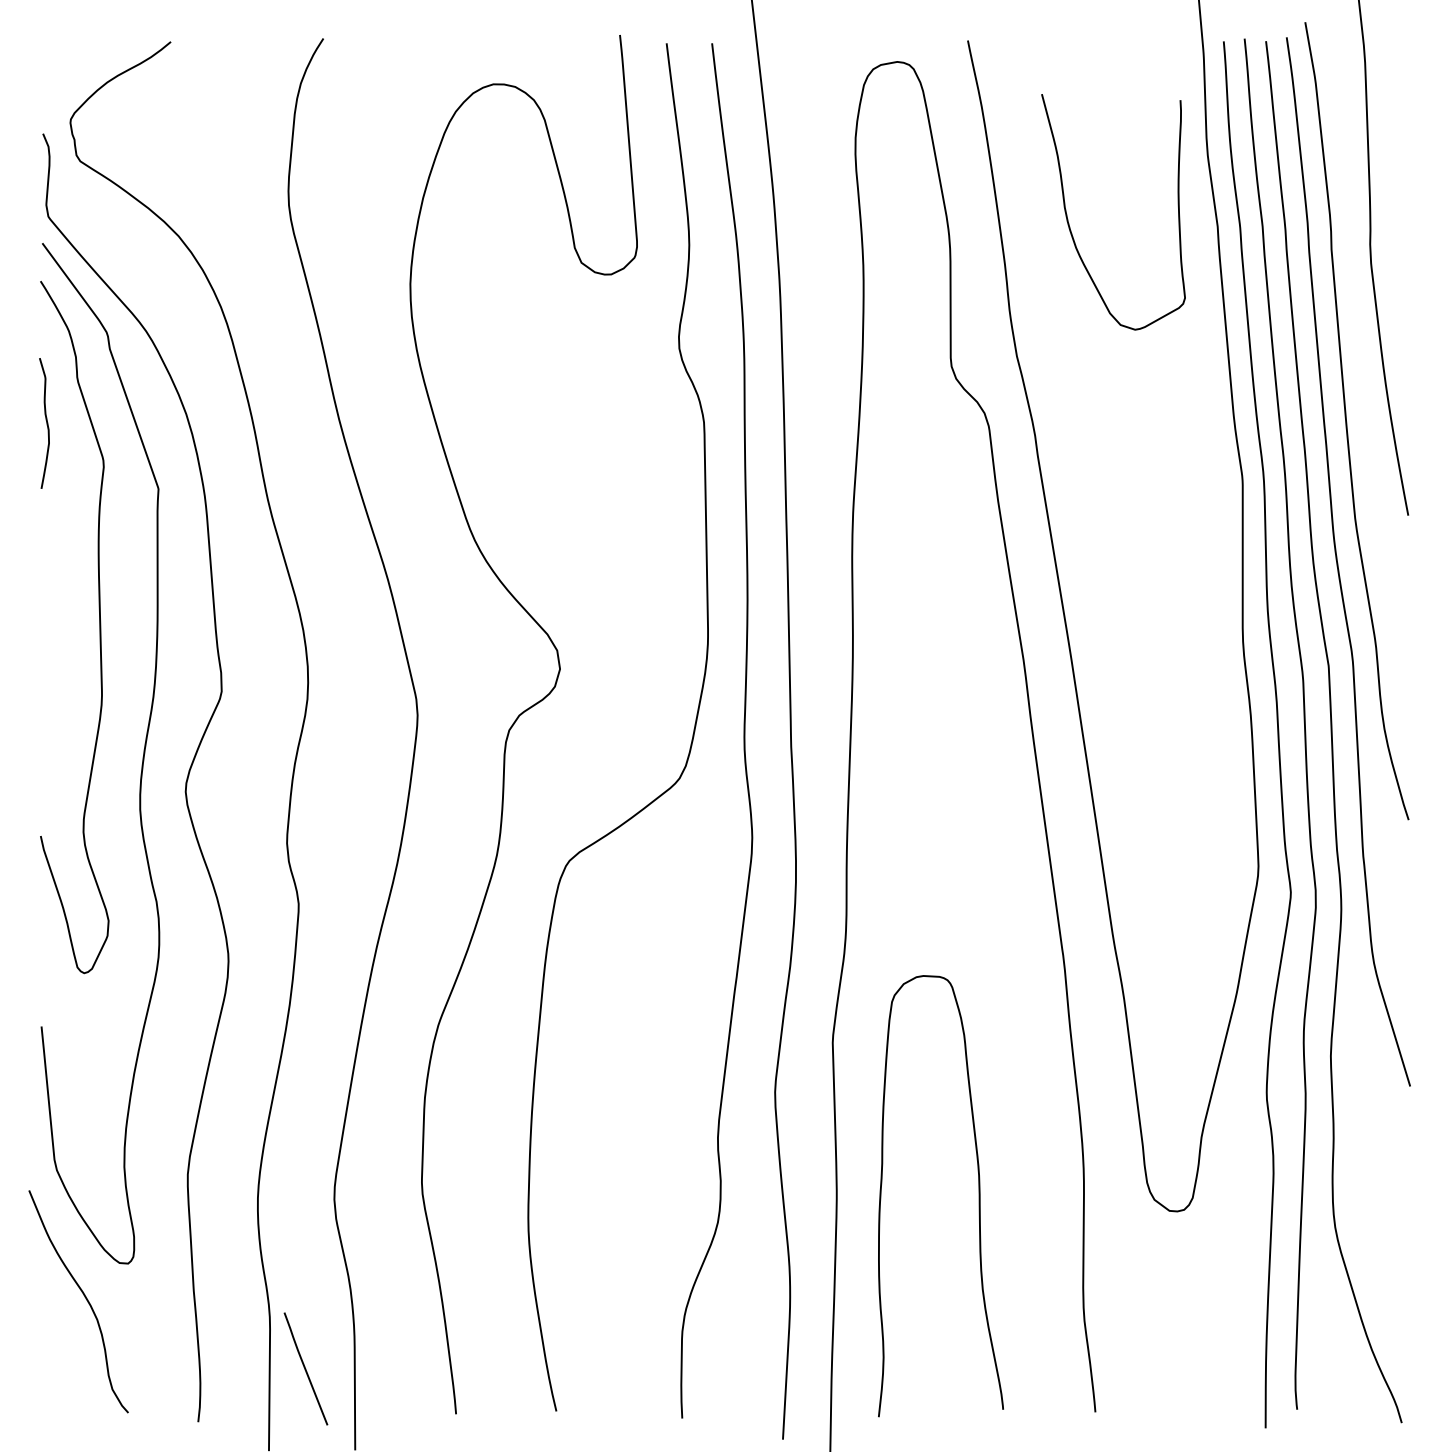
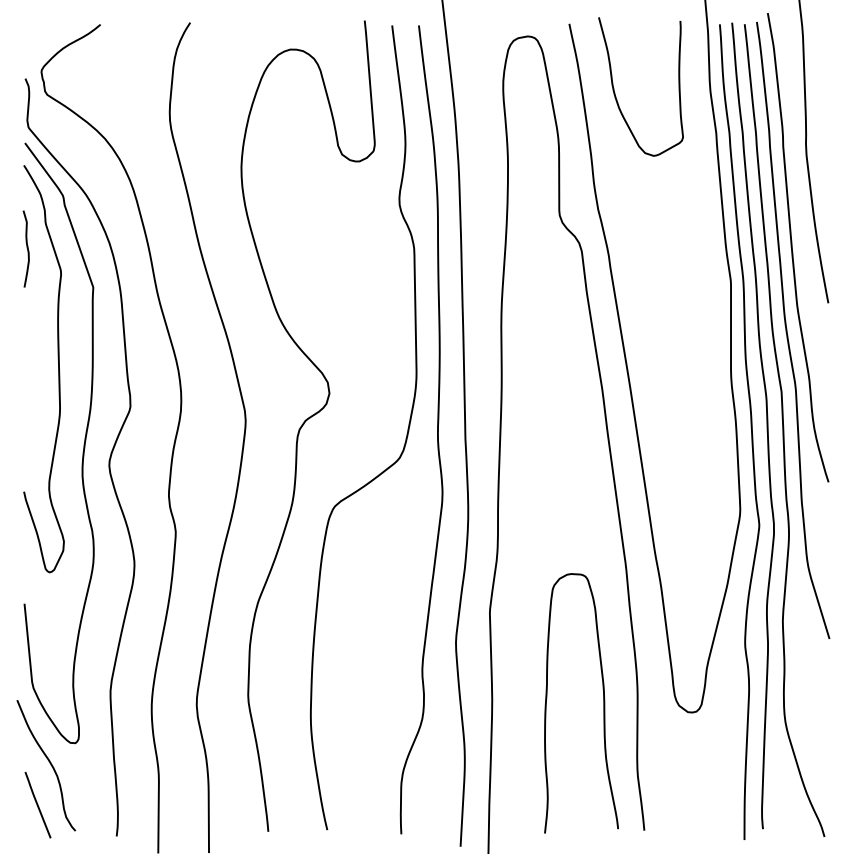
curve: (1070, 221) -> (615, 92), moved
curve: (978, 1196) -> (603, 703), moved
line: (305, 1369) -> (37, 805), moved

